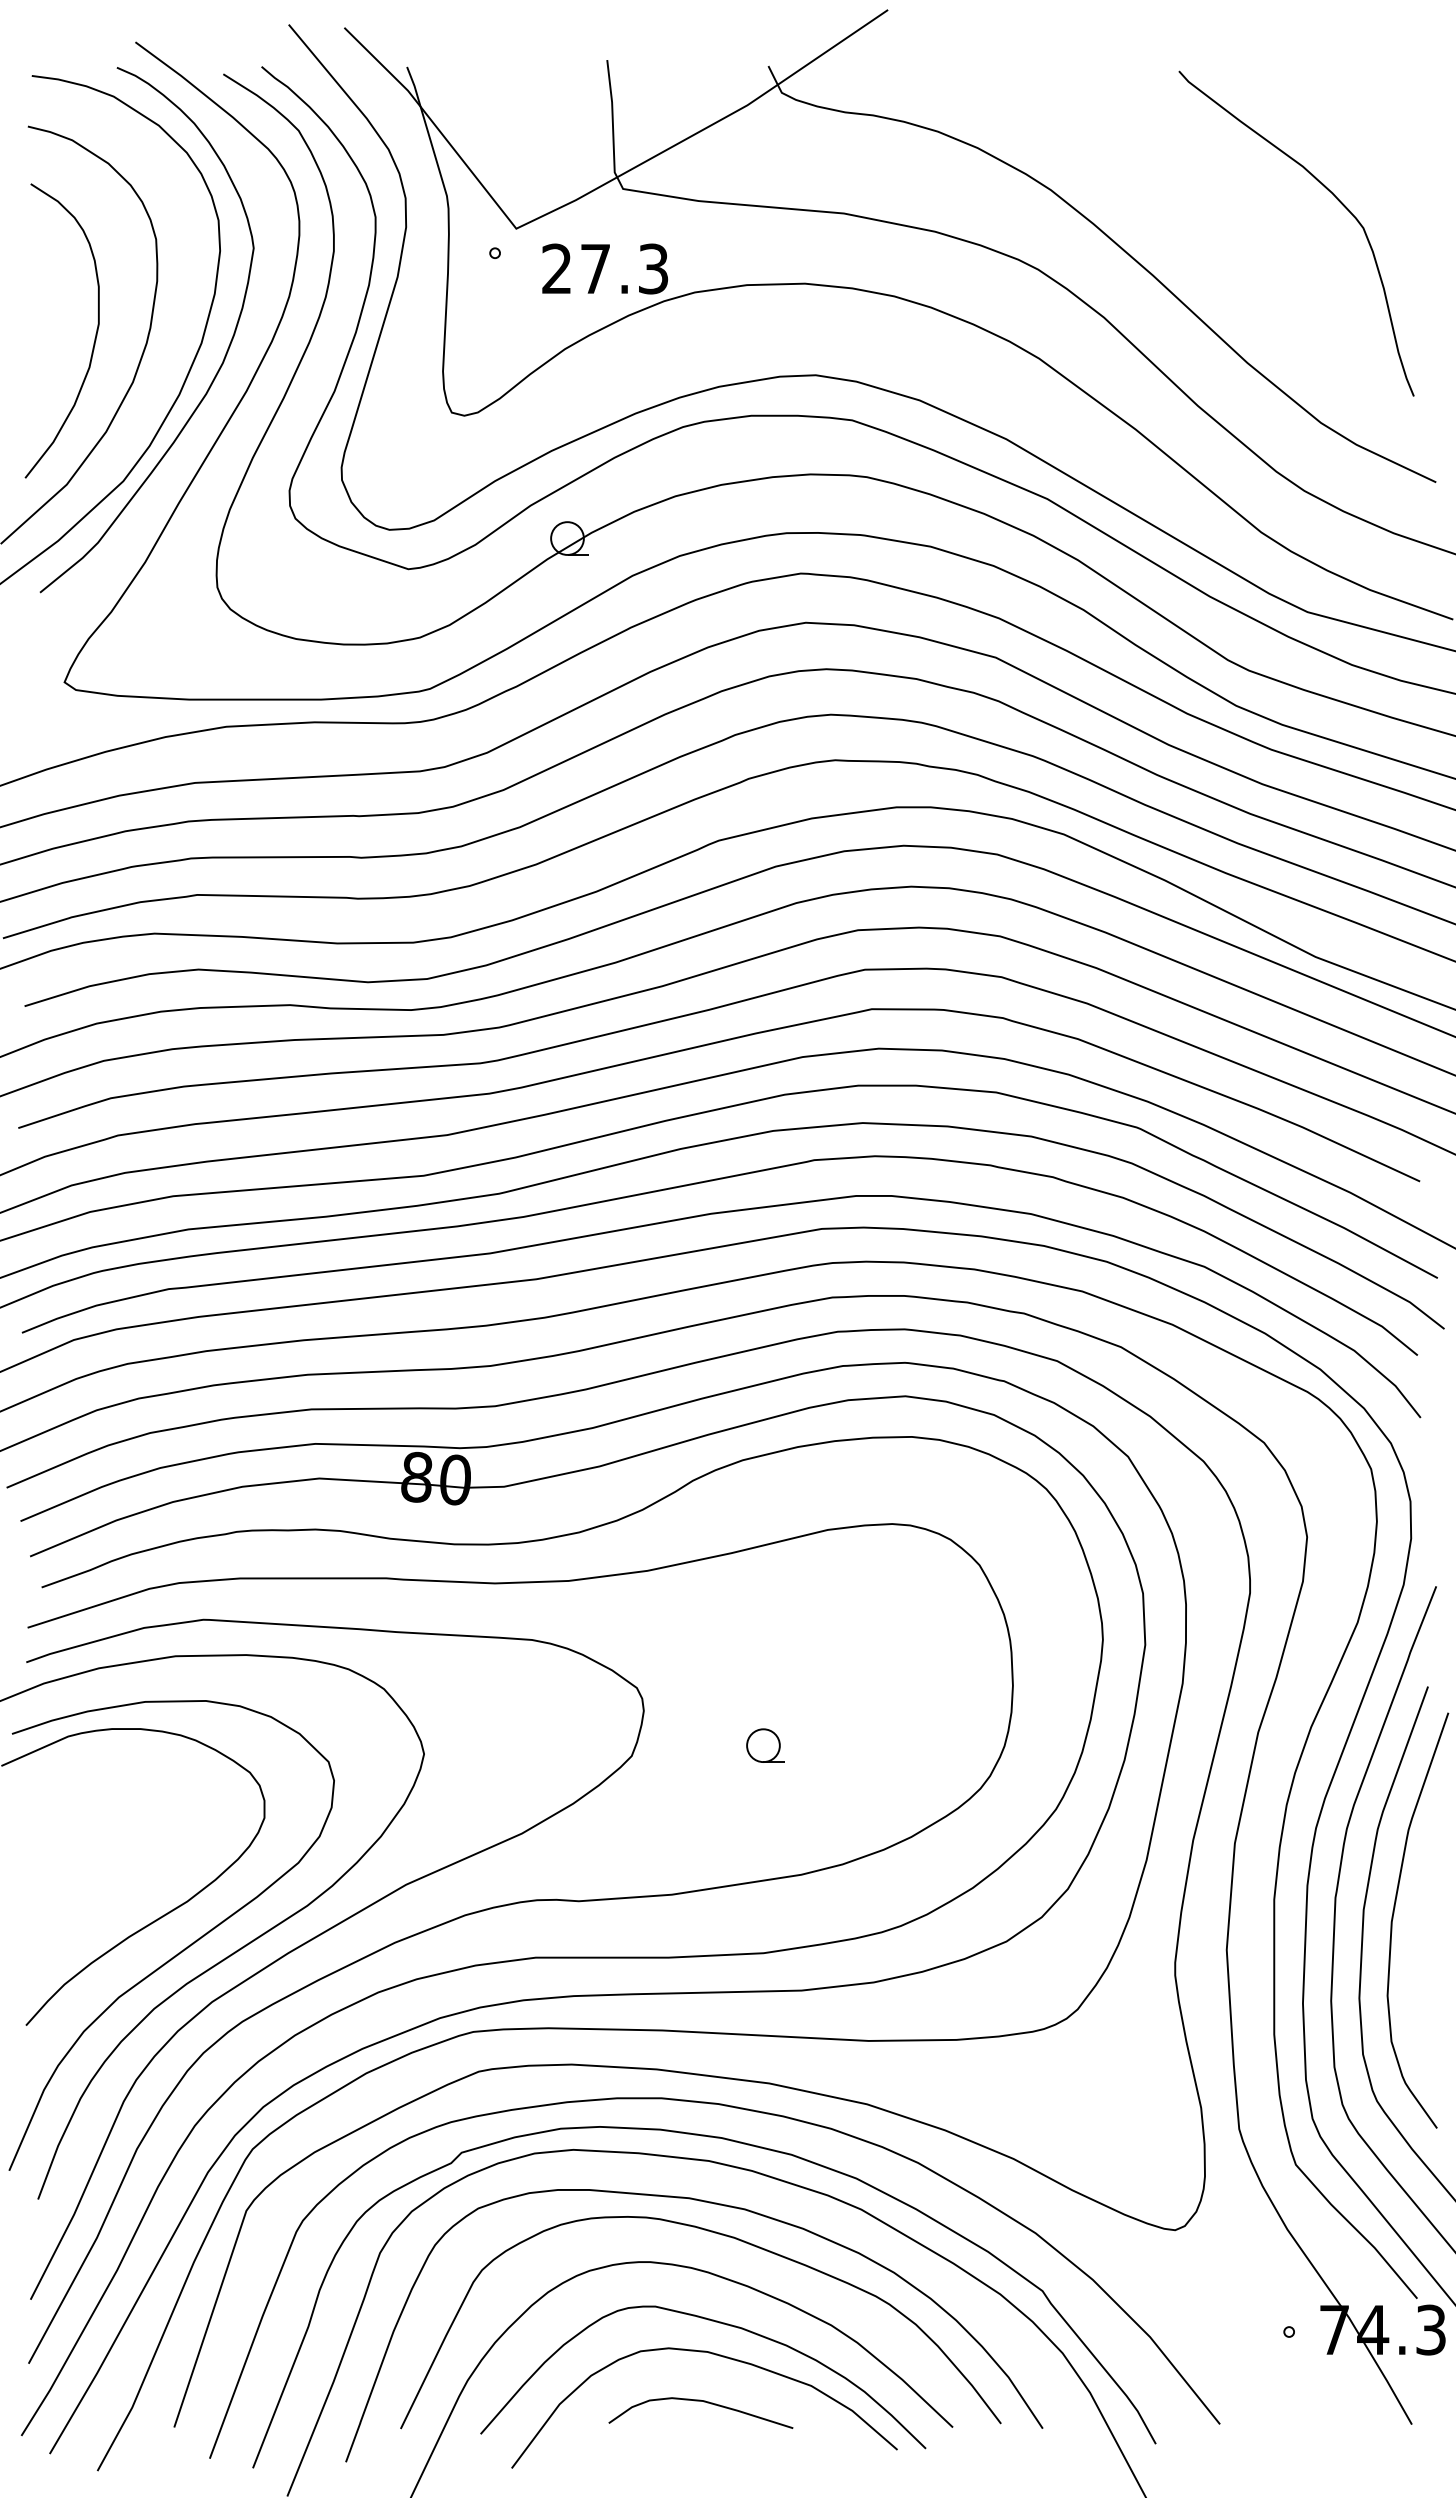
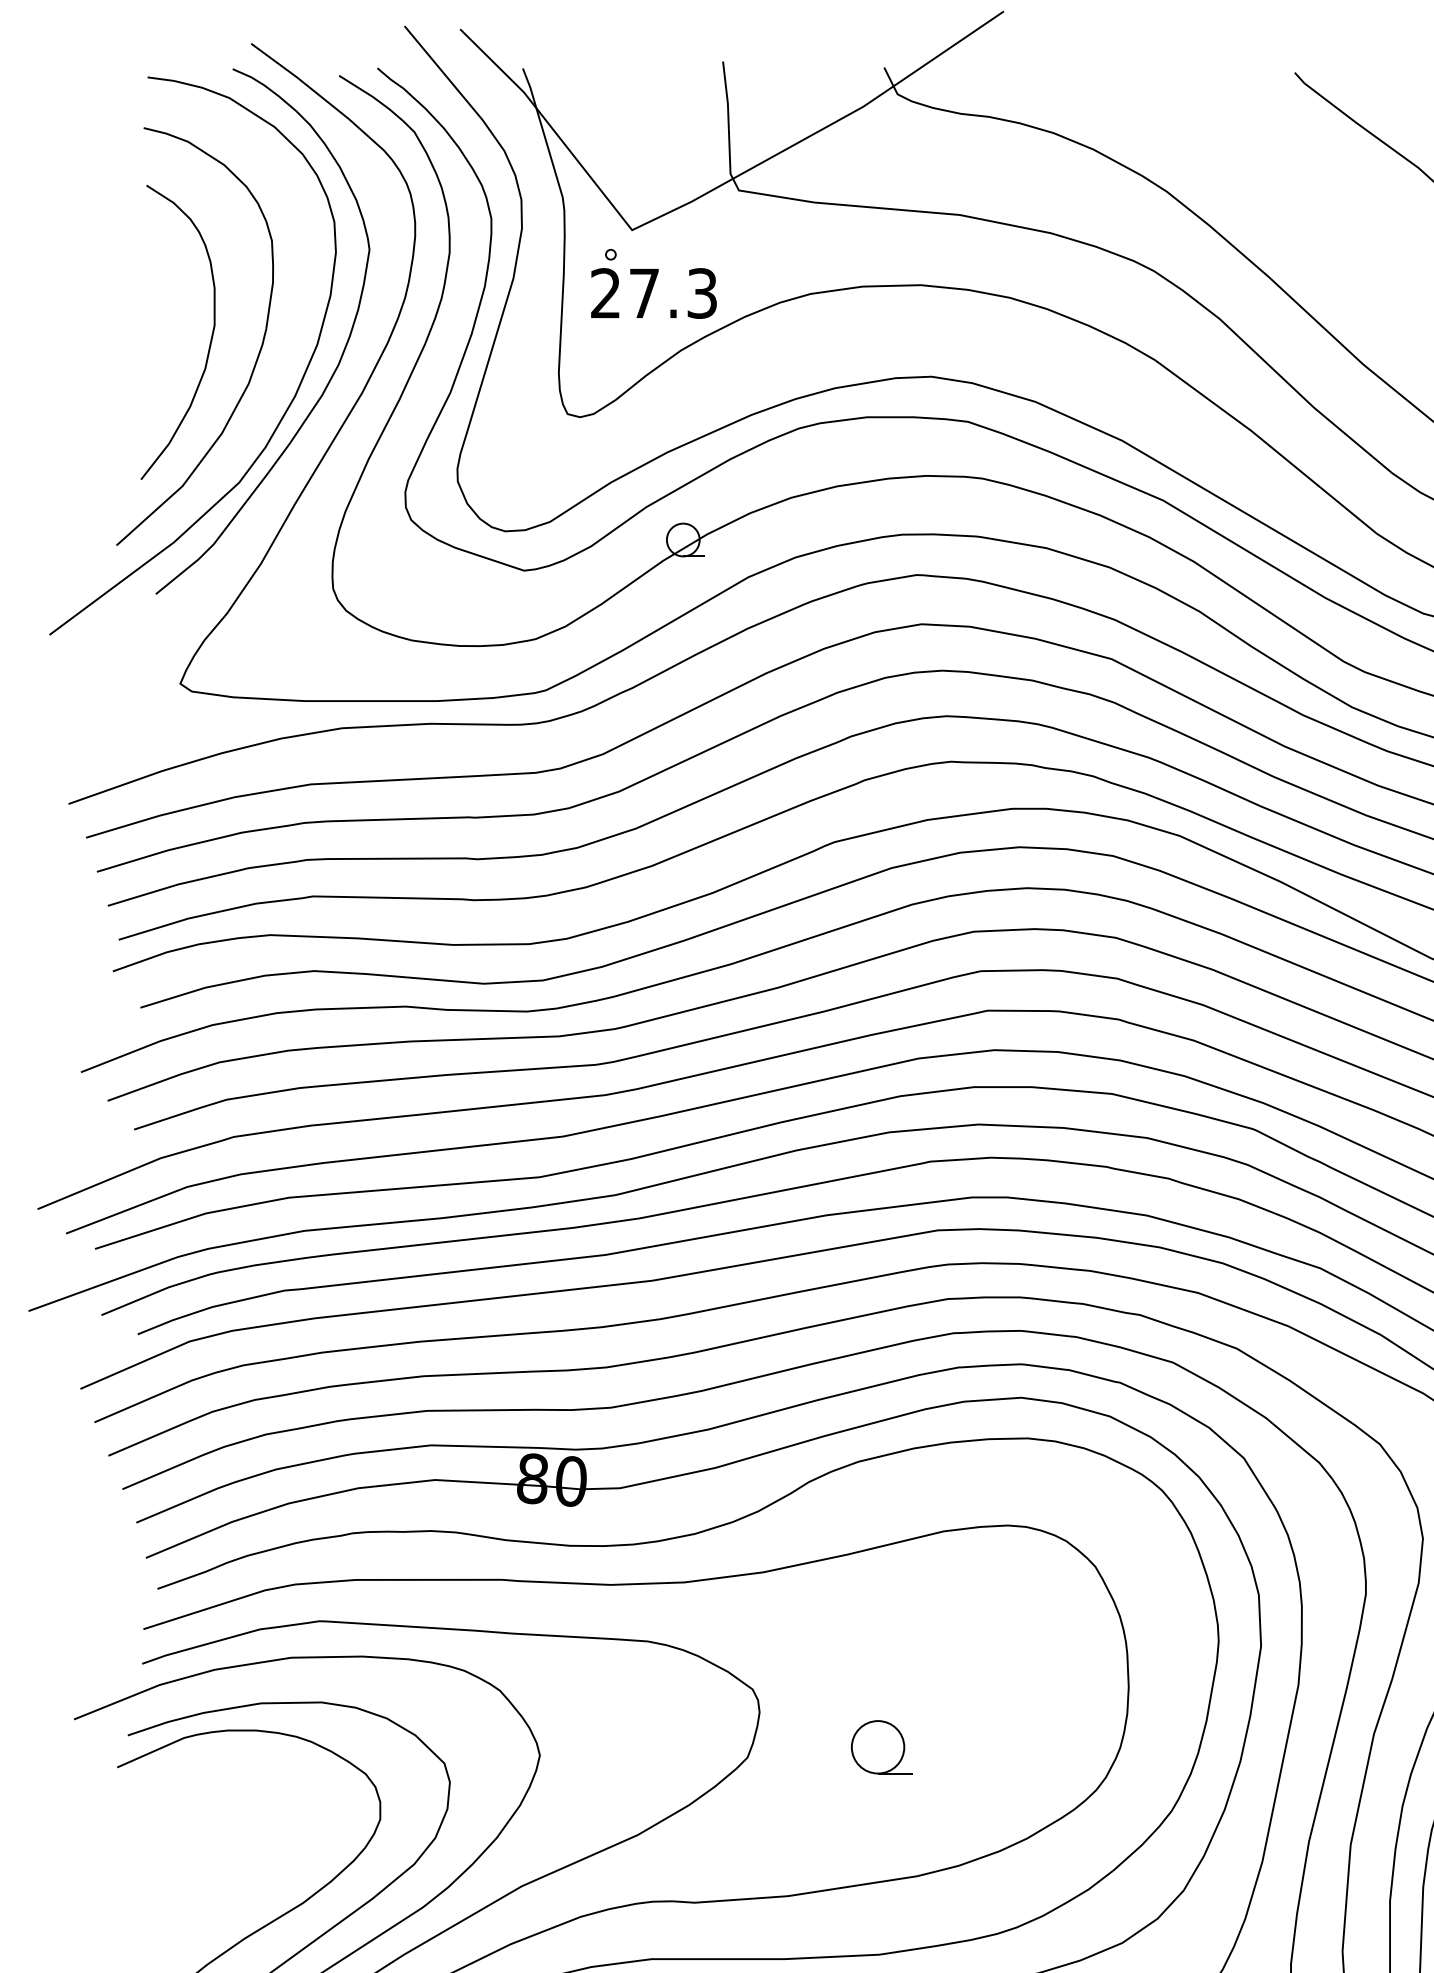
text: (605, 268) -> (654, 292), moved
part: (765, 1745) -> (881, 1746), size x1.6

